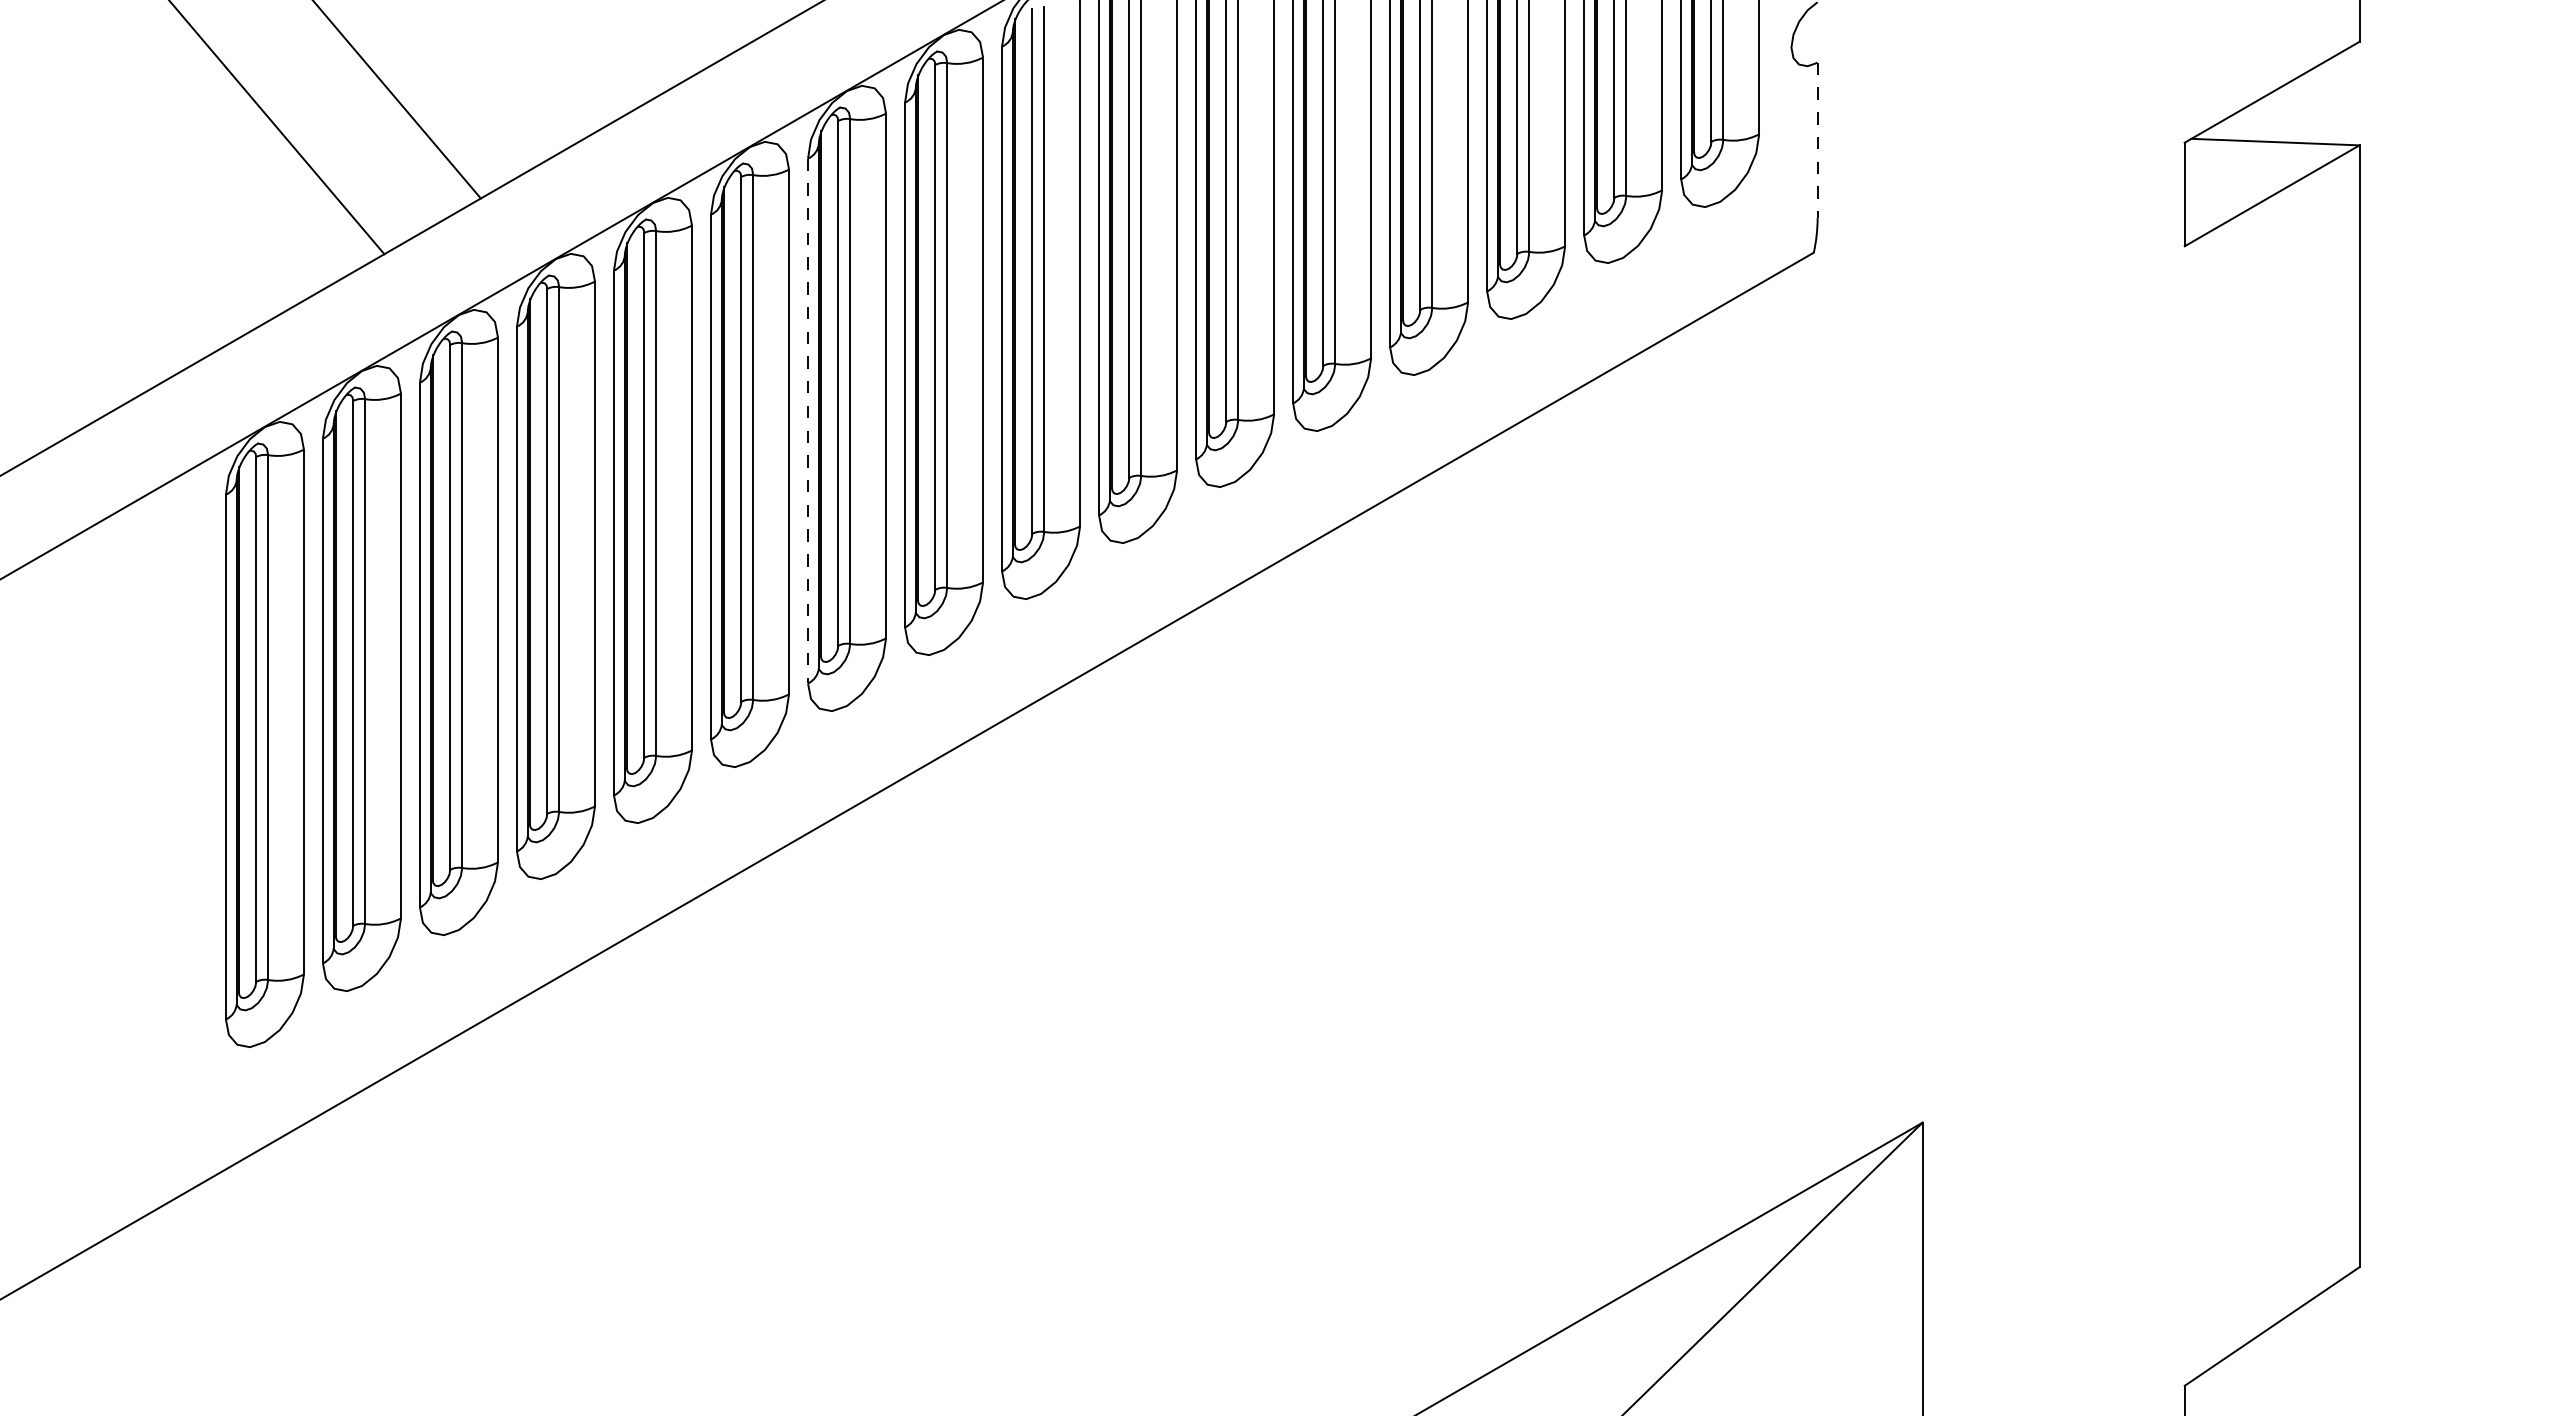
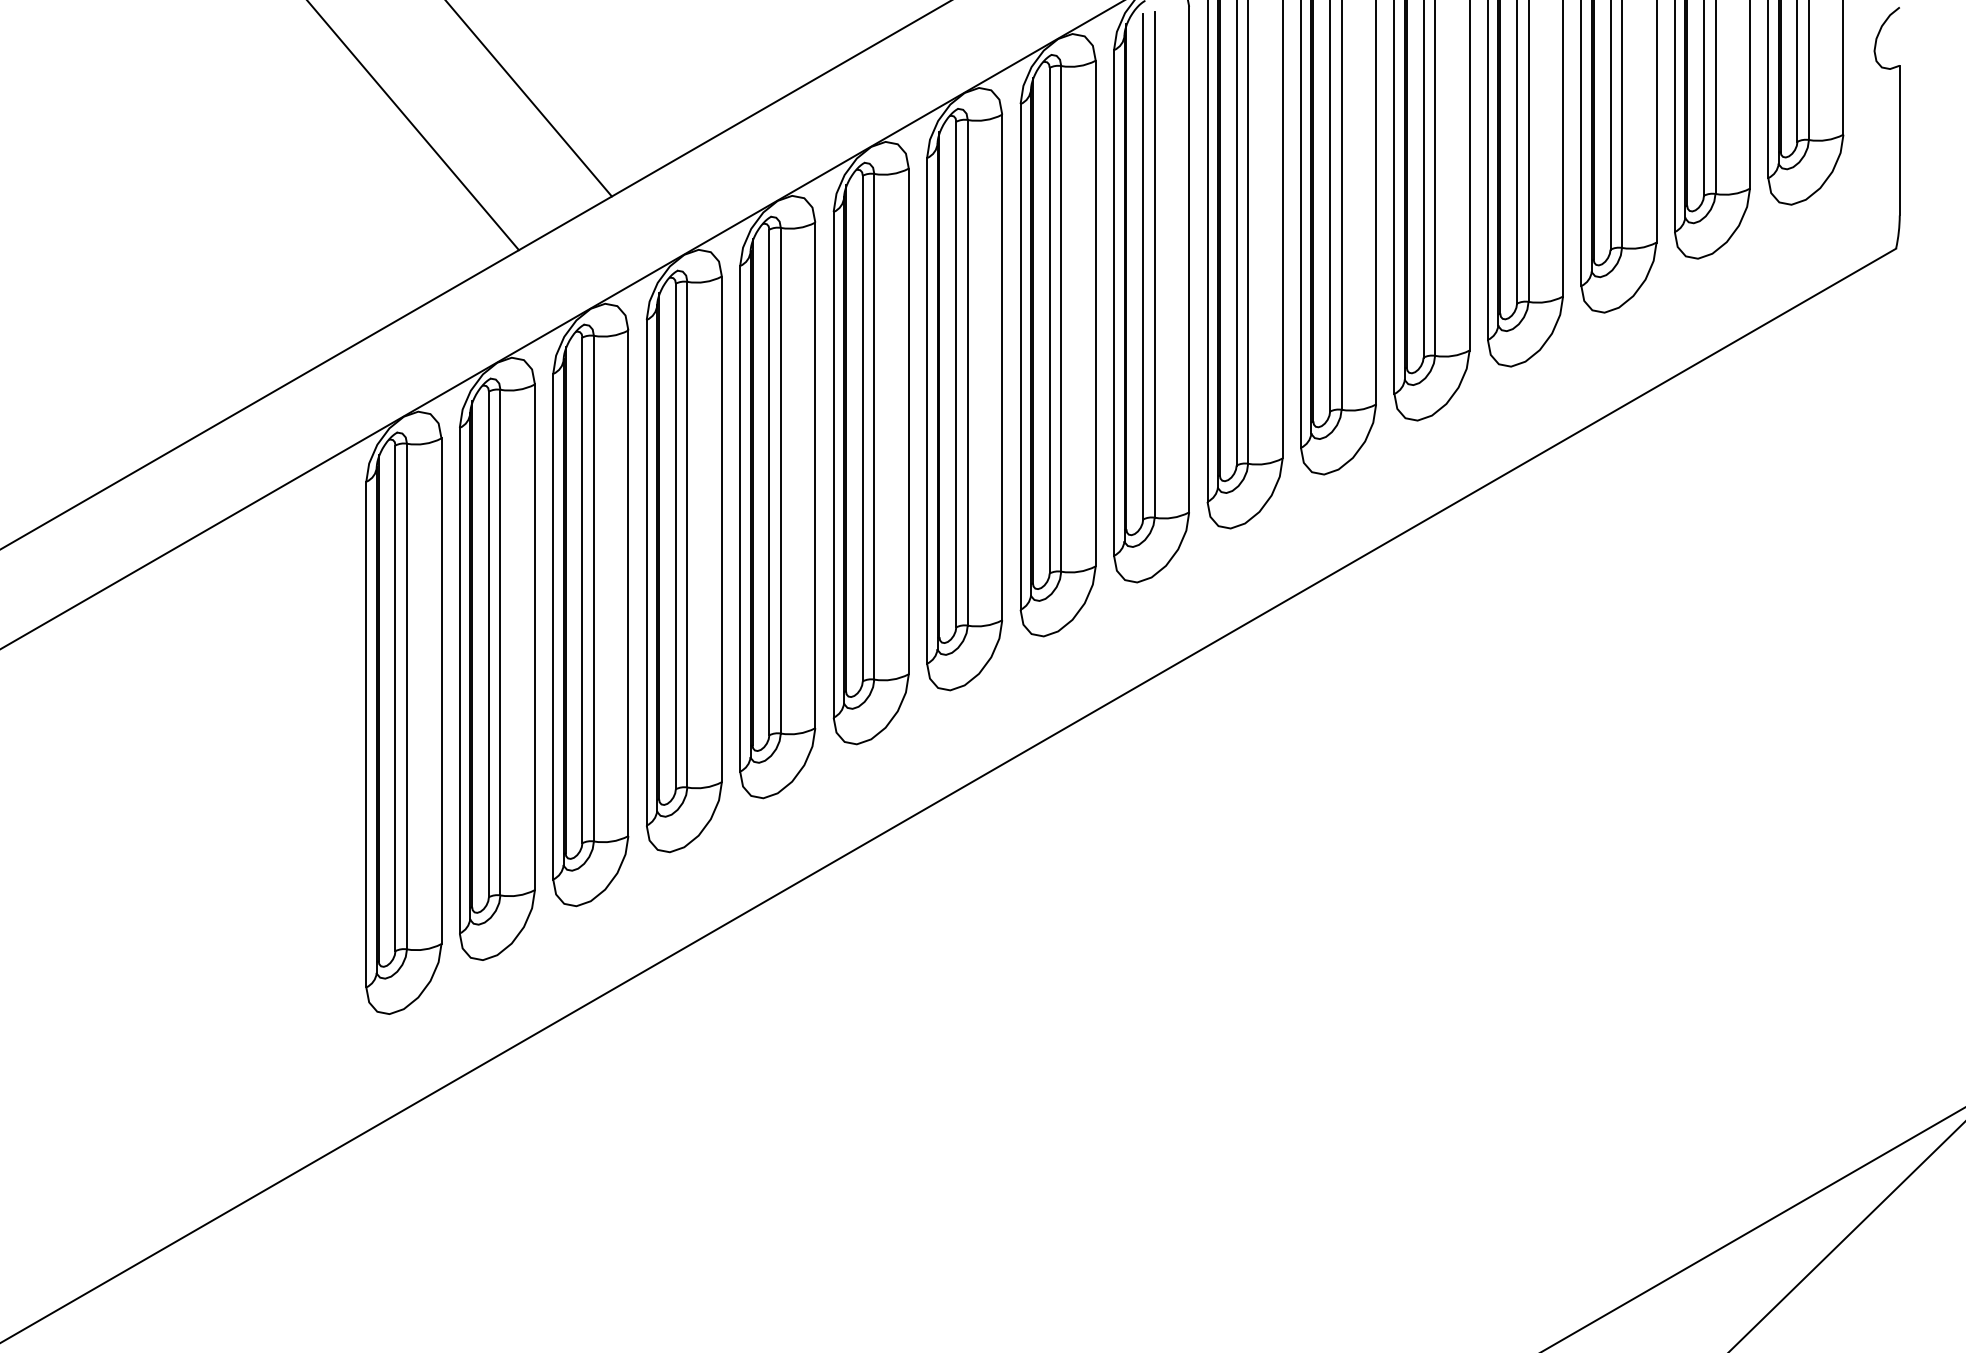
line: (1817, 140) -> (1899, 140), dashed -> solid
line: (808, 421) -> (927, 411), dashed -> solid

